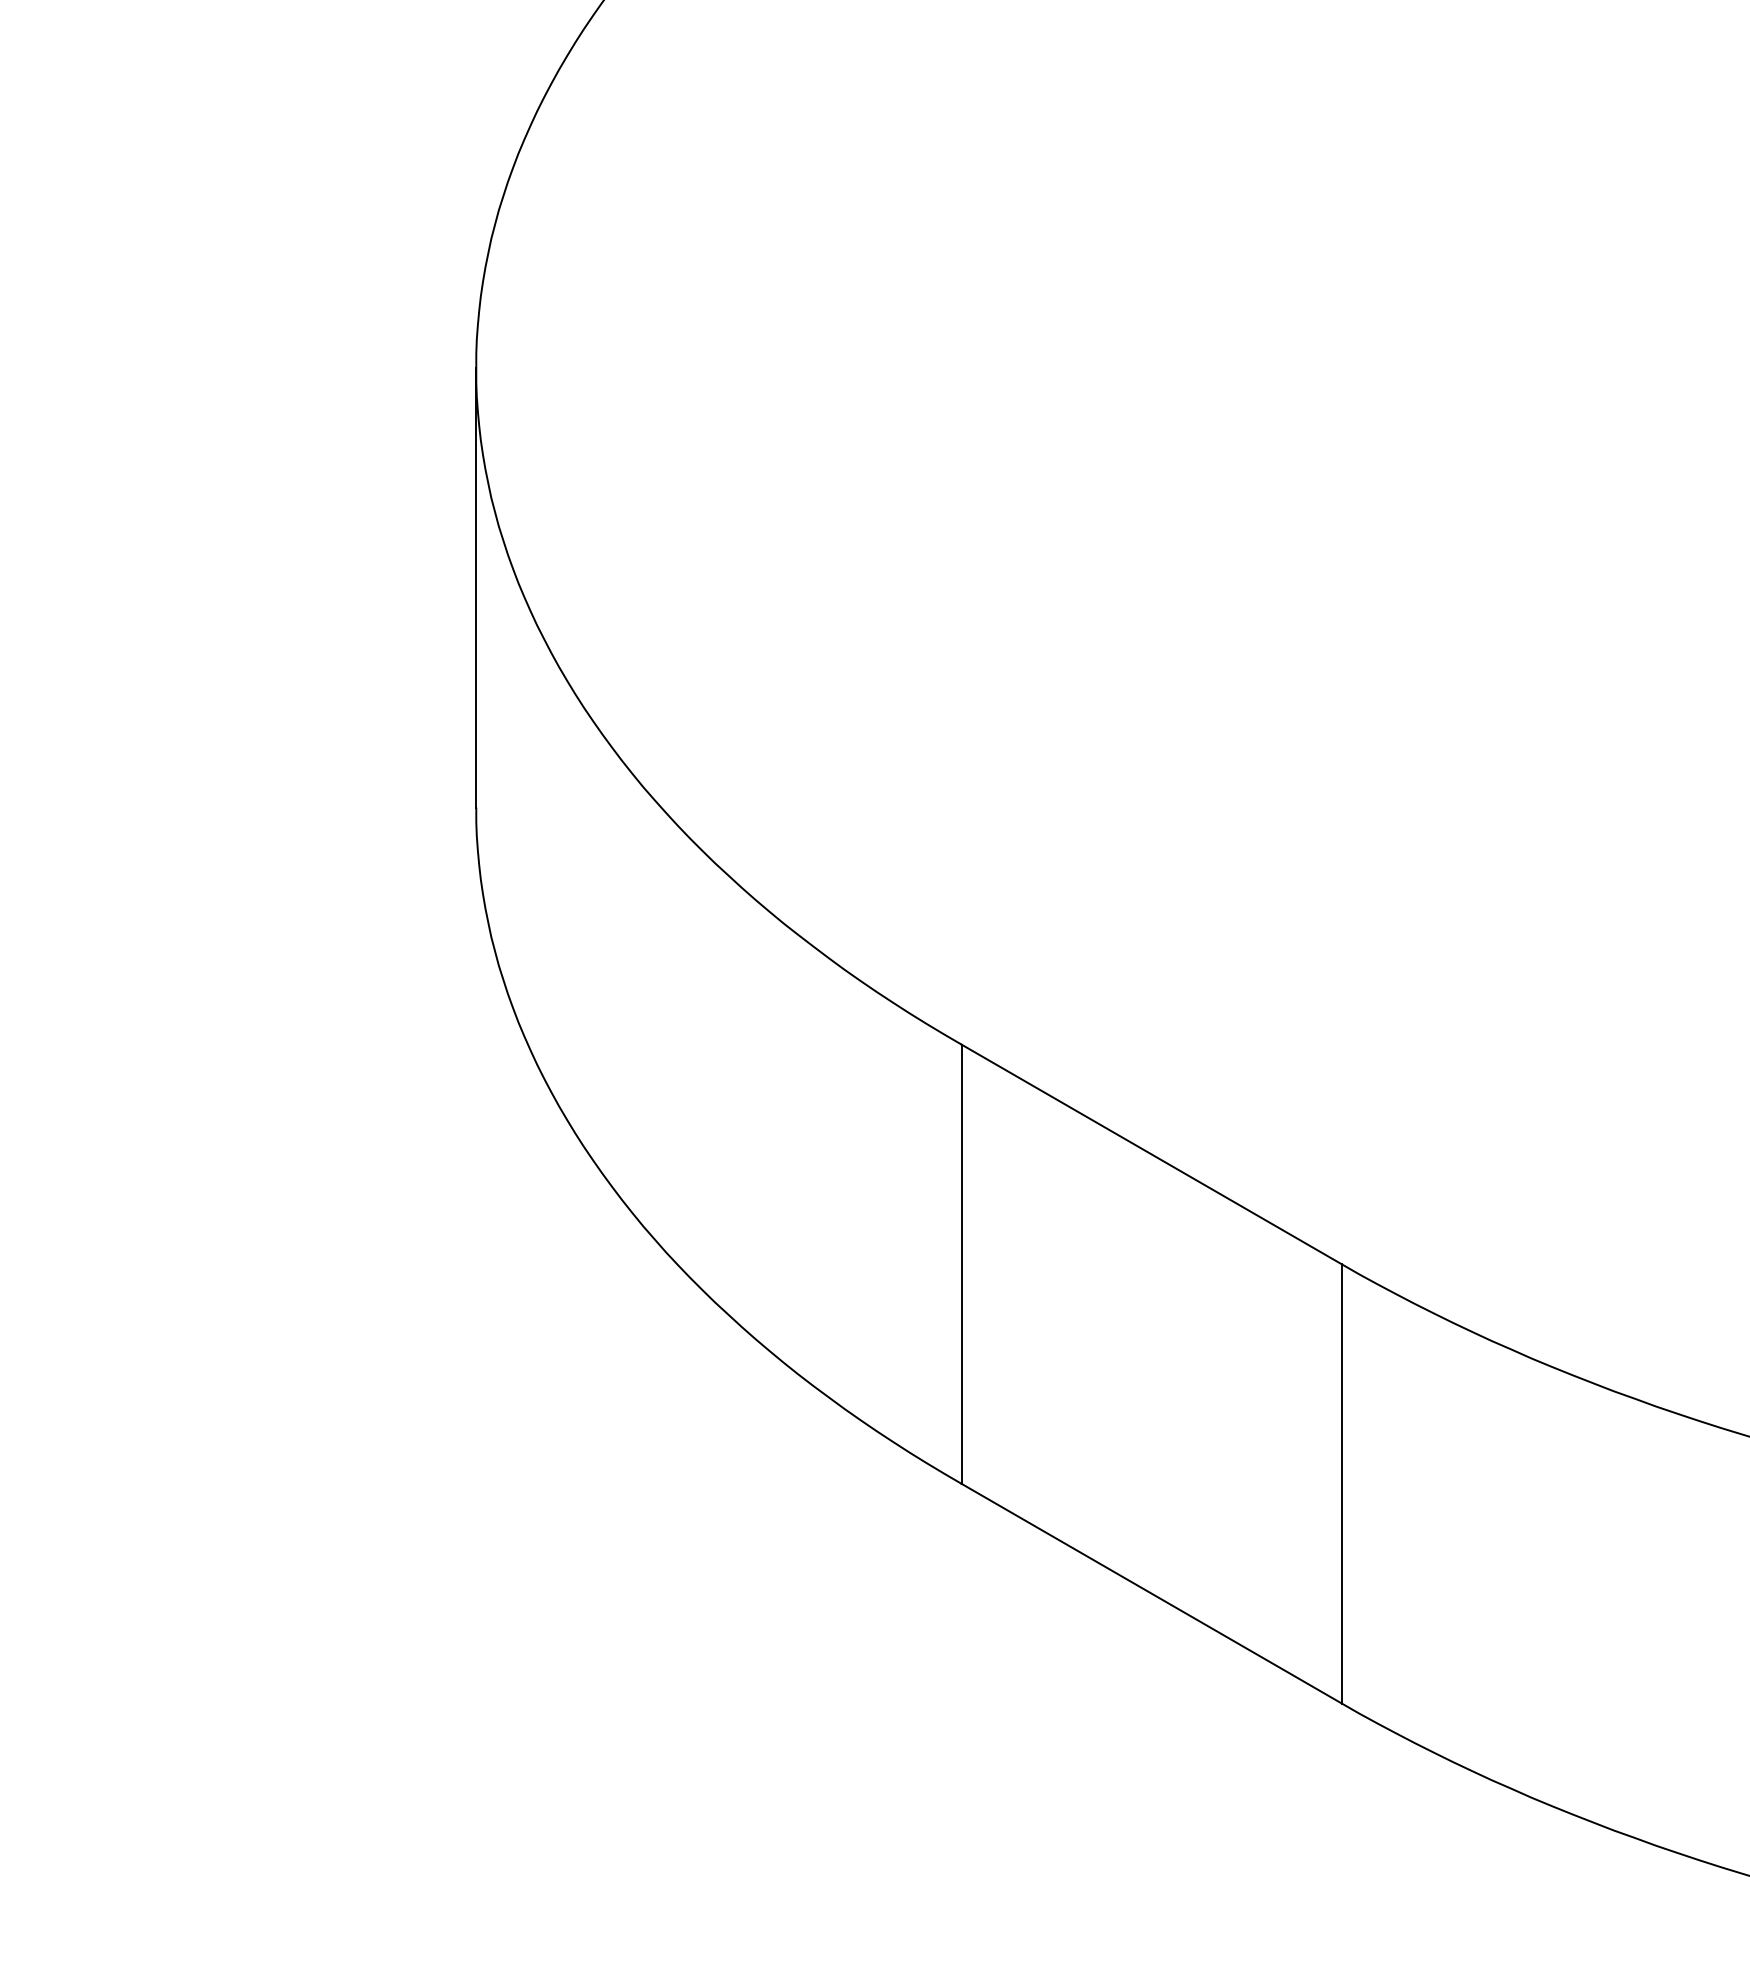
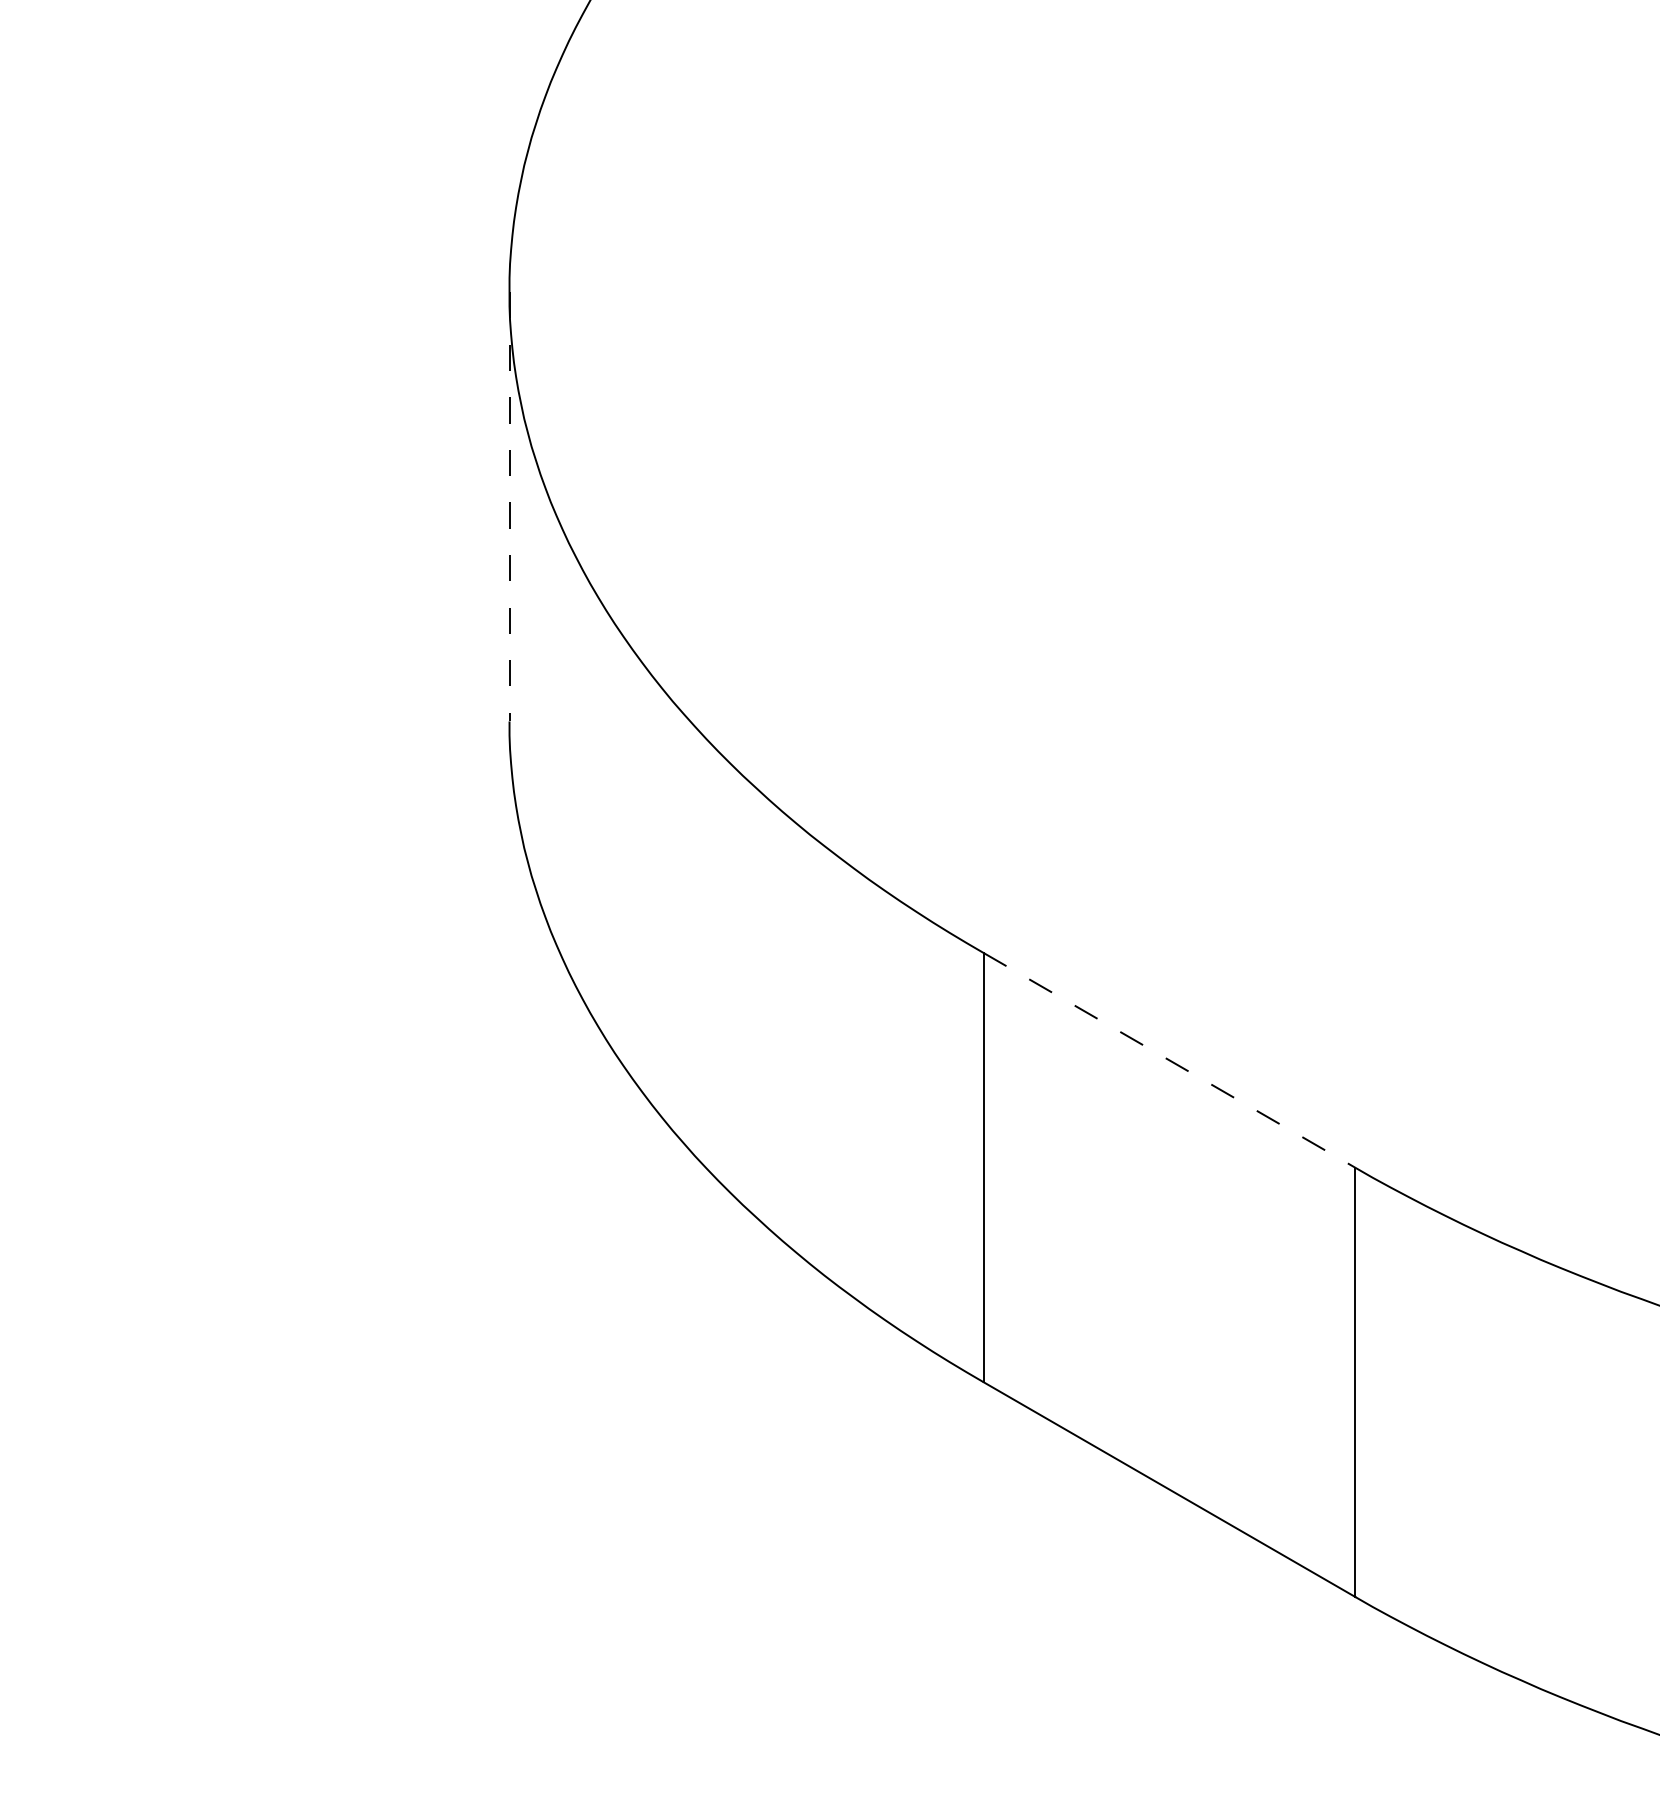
line: (476, 588) -> (509, 507), solid -> dashed
line: (1151, 1154) -> (1169, 1060), solid -> dashed

